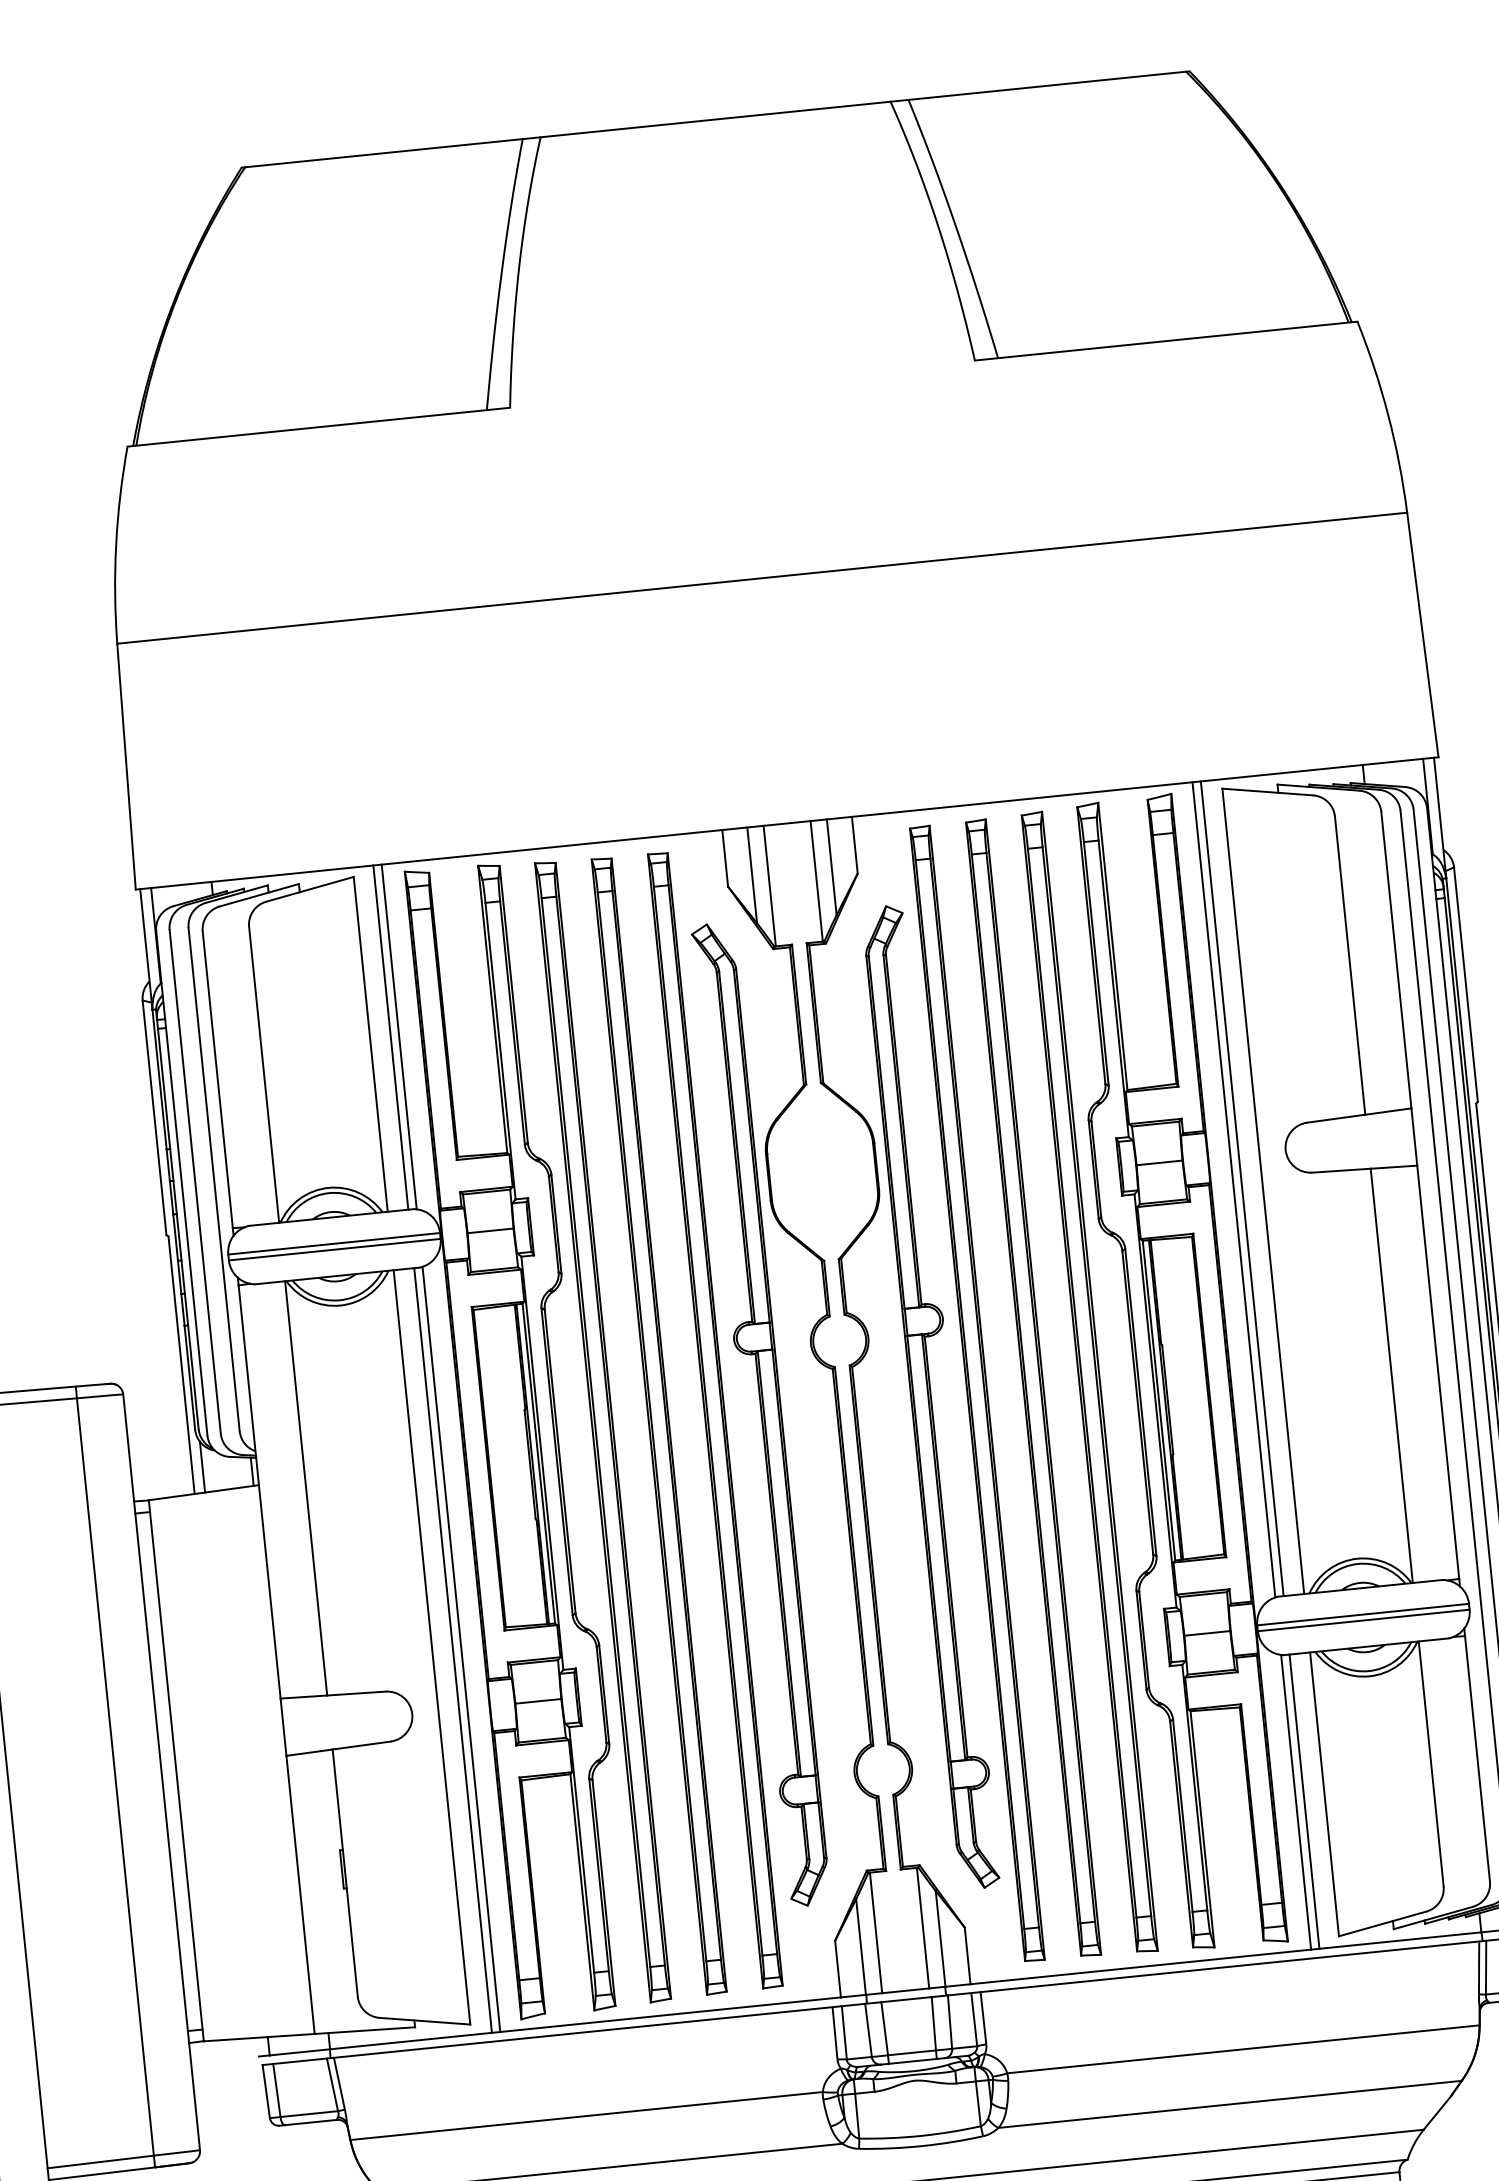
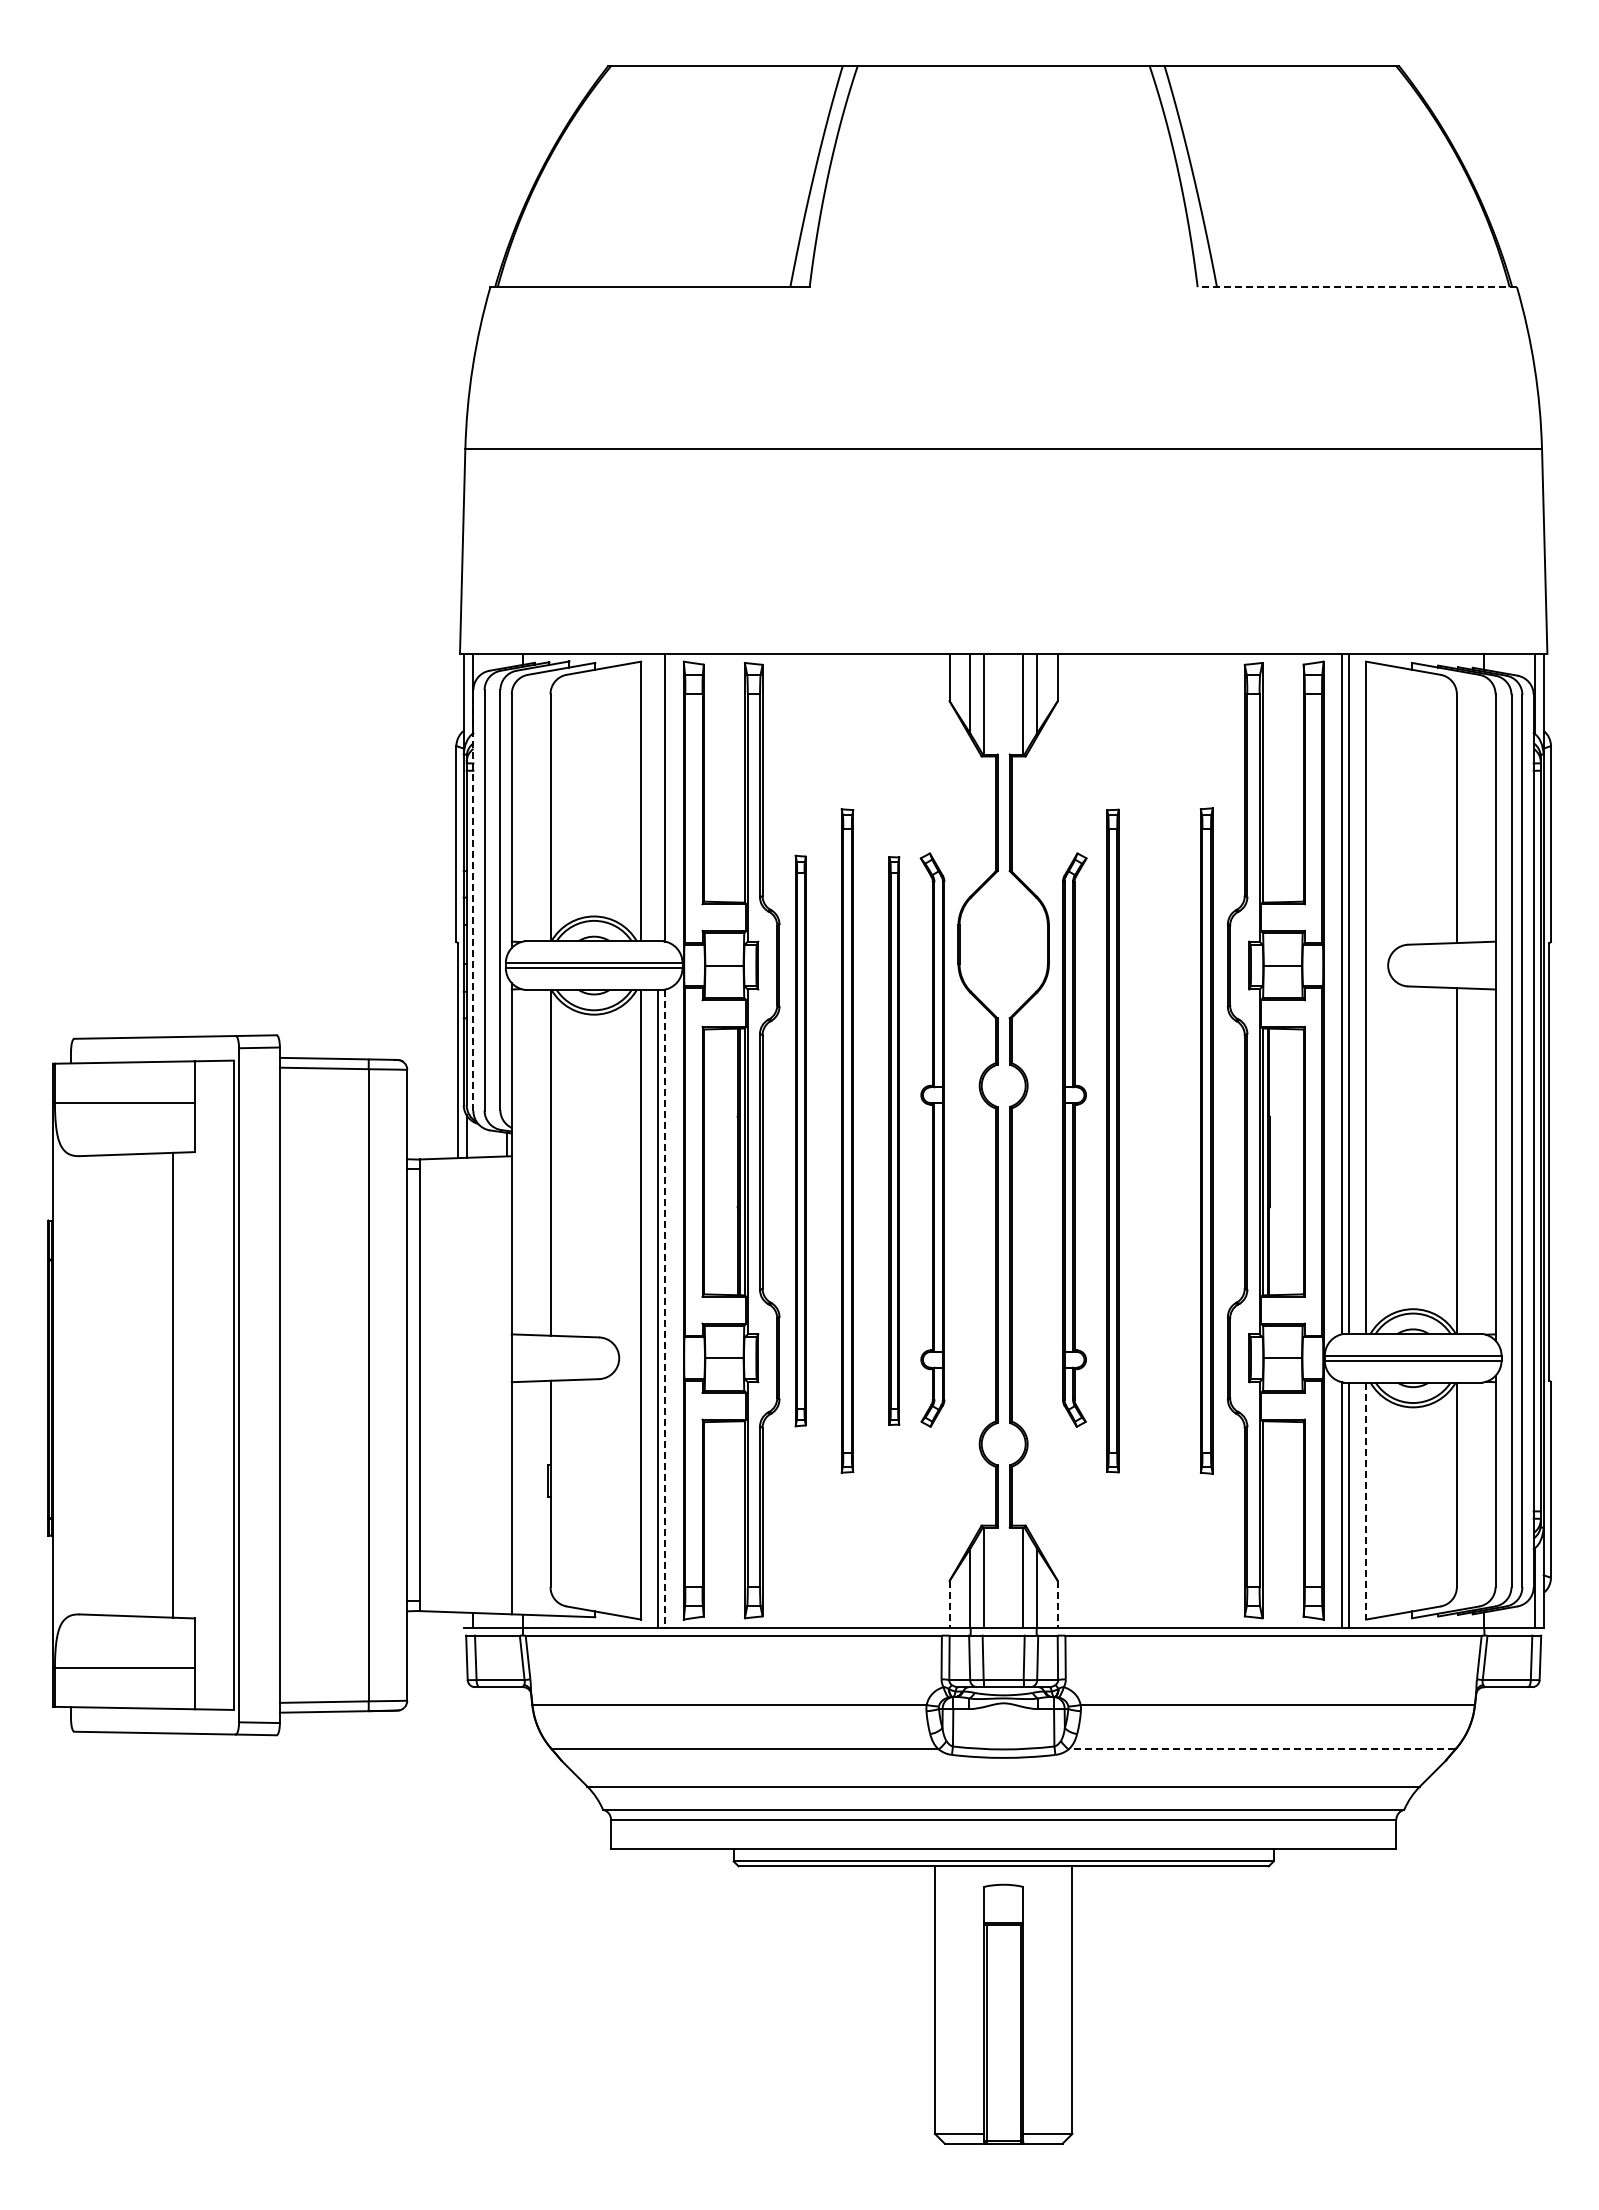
line: (1166, 341) -> (1357, 287), solid -> dashed
line: (391, 1037) -> (658, 797), removed
line: (181, 1183) -> (473, 900), solid -> dashed
part: (1089, 1381) -> (1206, 1140), size x0.7
part: (1033, 1387) -> (1159, 1140), removed
part: (976, 1393) -> (1112, 1140), size x0.7
part: (931, 1396) -> (1074, 1139), size x0.7
part: (760, 1413) -> (932, 1139), size x0.7
part: (715, 1419) -> (894, 1140), size x0.6
part: (659, 1425) -> (847, 1140), size x0.7
part: (602, 1431) -> (800, 1140), size x0.6
line: (461, 1650) -> (665, 1309), solid -> dashed
line: (1324, 1794) -> (1366, 1501), solid -> dashed
line: (967, 1955) -> (1057, 1604), solid -> dashed
line: (837, 1968) -> (949, 1604), solid -> dashed
line: (1229, 2104) -> (1261, 1749), solid -> dashed

